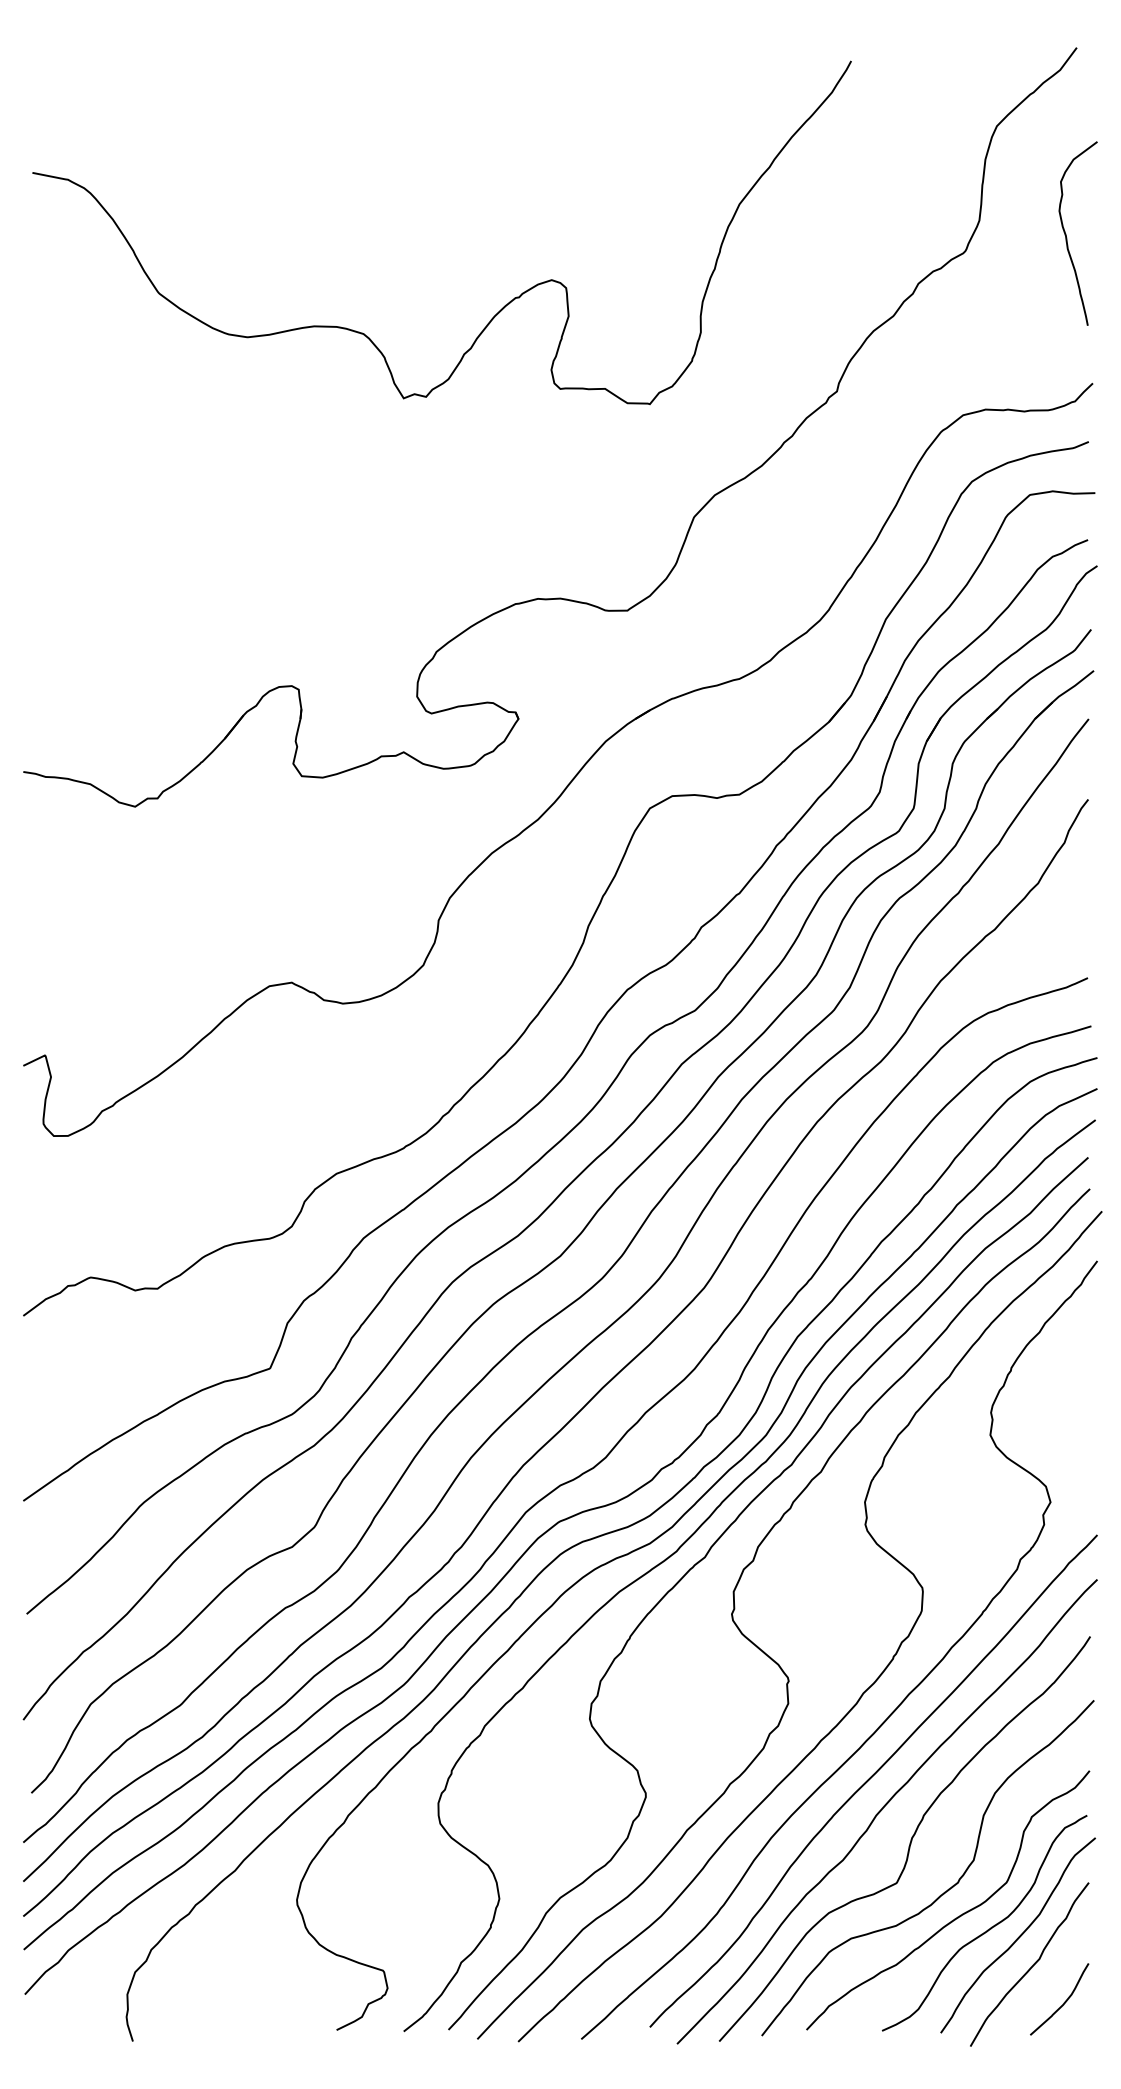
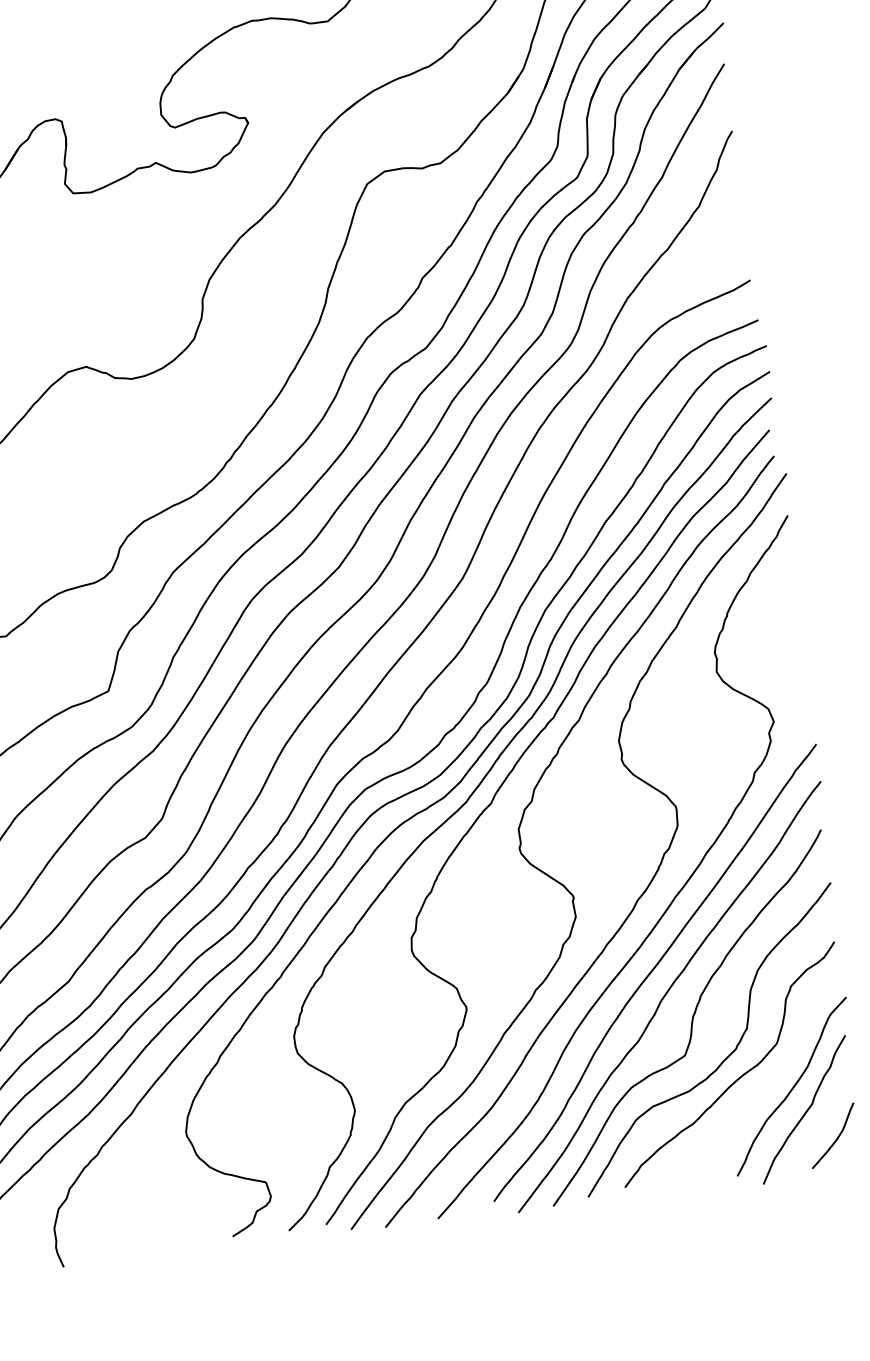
curve: (987, 1929) -> (765, 1084), removed

